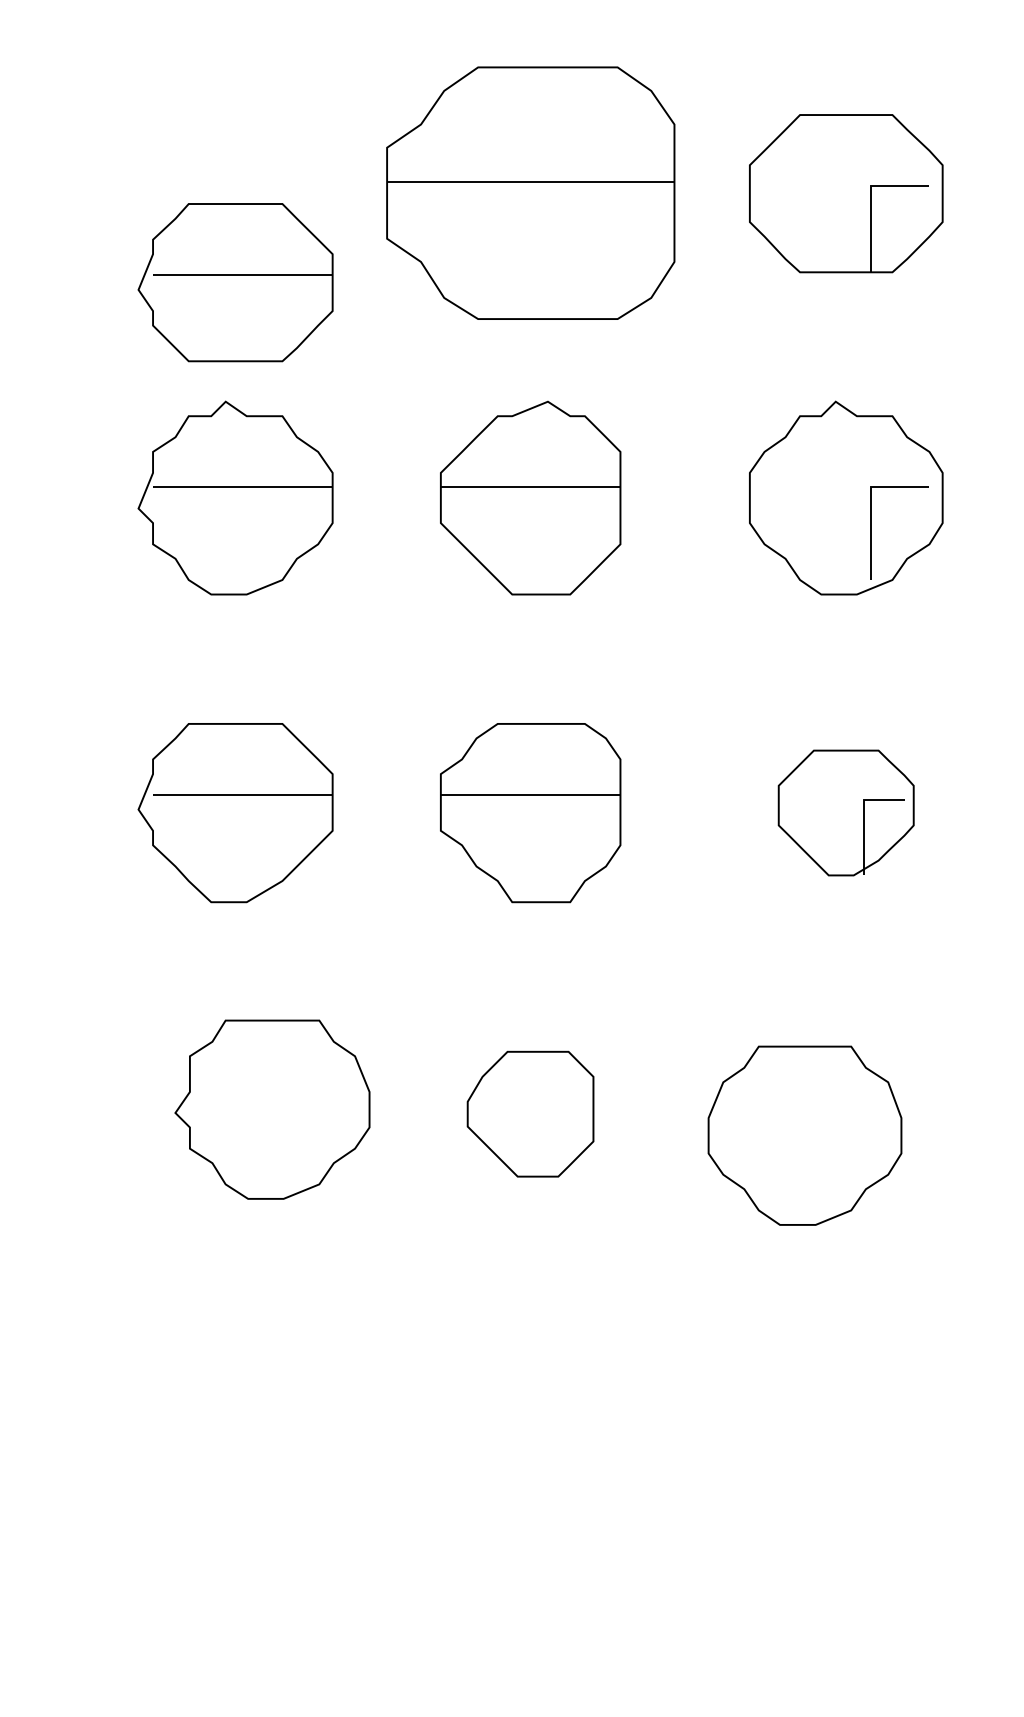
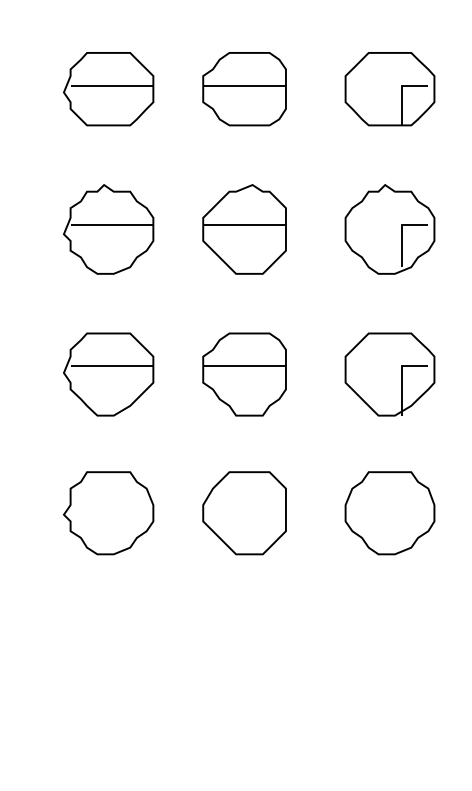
part: (530, 194) -> (244, 89), size x0.62
part: (235, 283) -> (108, 89), moved
part: (845, 812) -> (389, 374), size x1.43
part: (272, 1110) -> (108, 513), moved
part: (530, 1114) -> (244, 513), size x1.43
part: (803, 1136) -> (389, 513), moved

